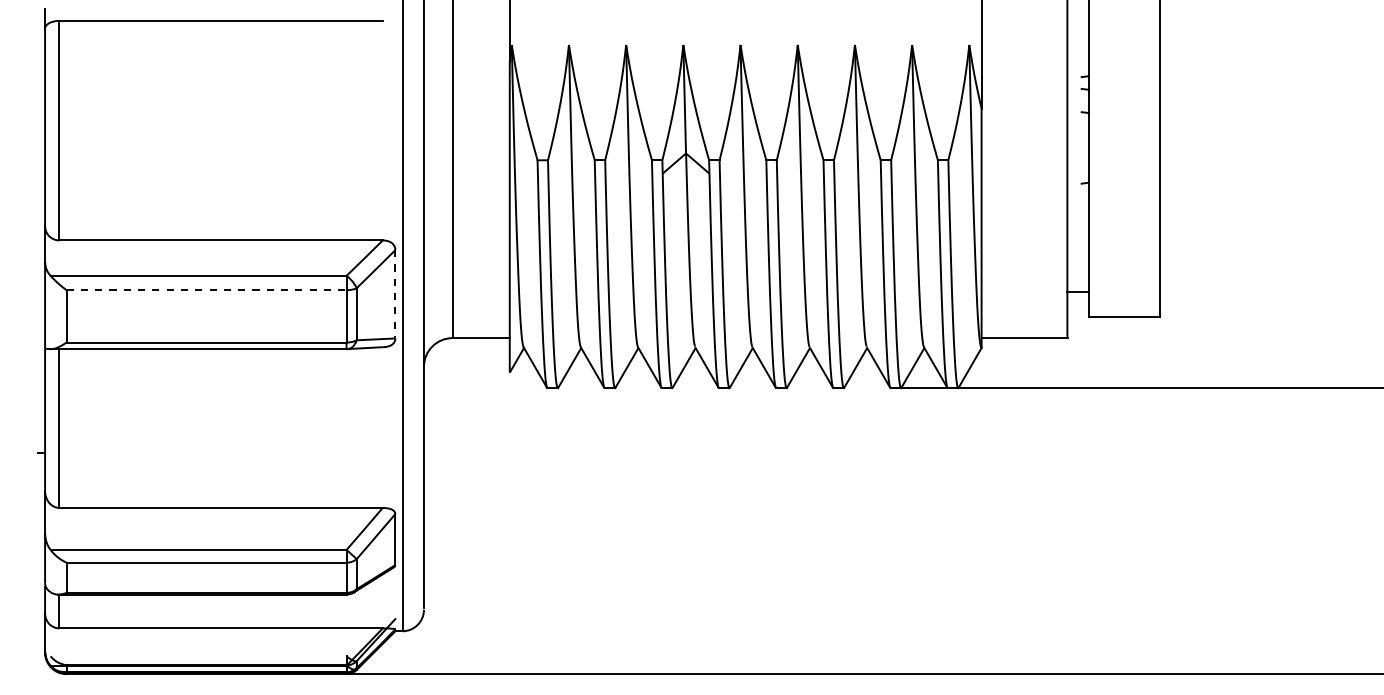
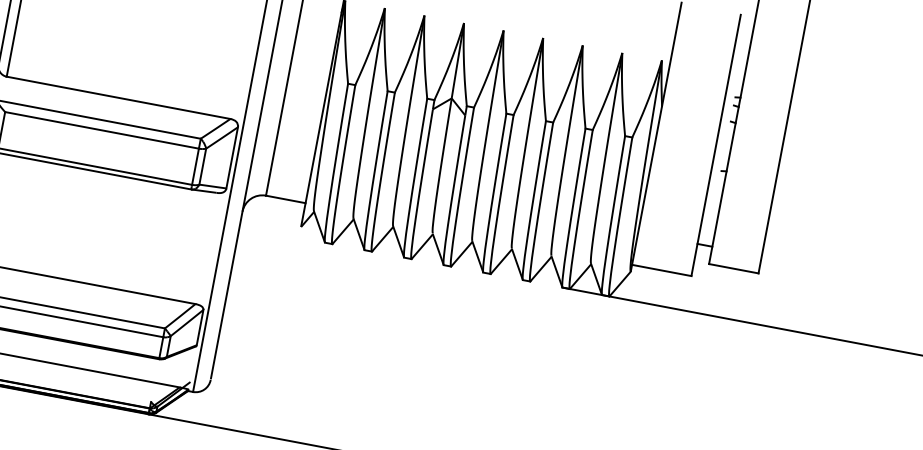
line: (207, 290) -> (102, 130), dashed -> solid
line: (395, 294) -> (232, 158), dashed -> solid

